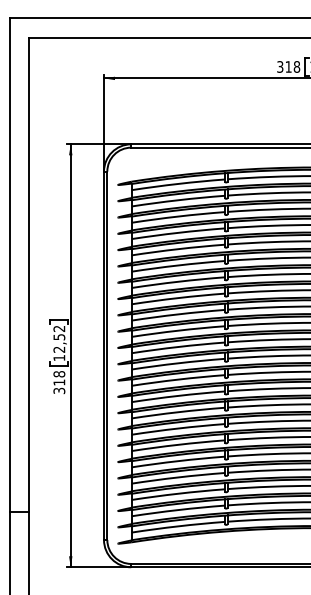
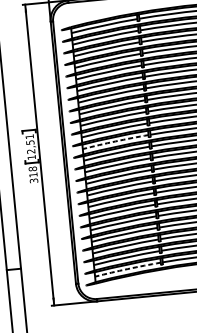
text: (59, 329) -> (29, 137), 12,52 -> 12,51
arc: (178, 346) -> (115, 141), solid -> dashed
arc: (178, 526) -> (128, 269), solid -> dashed

